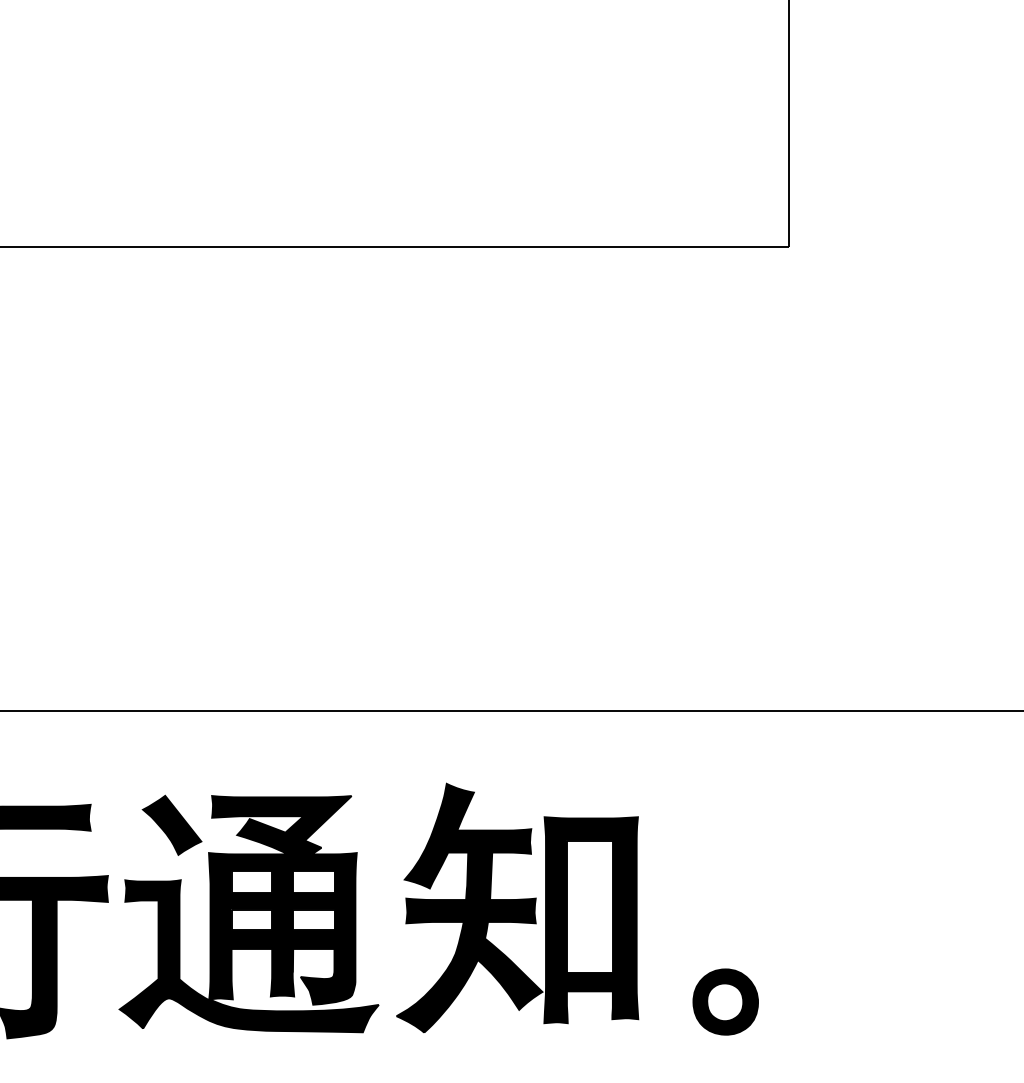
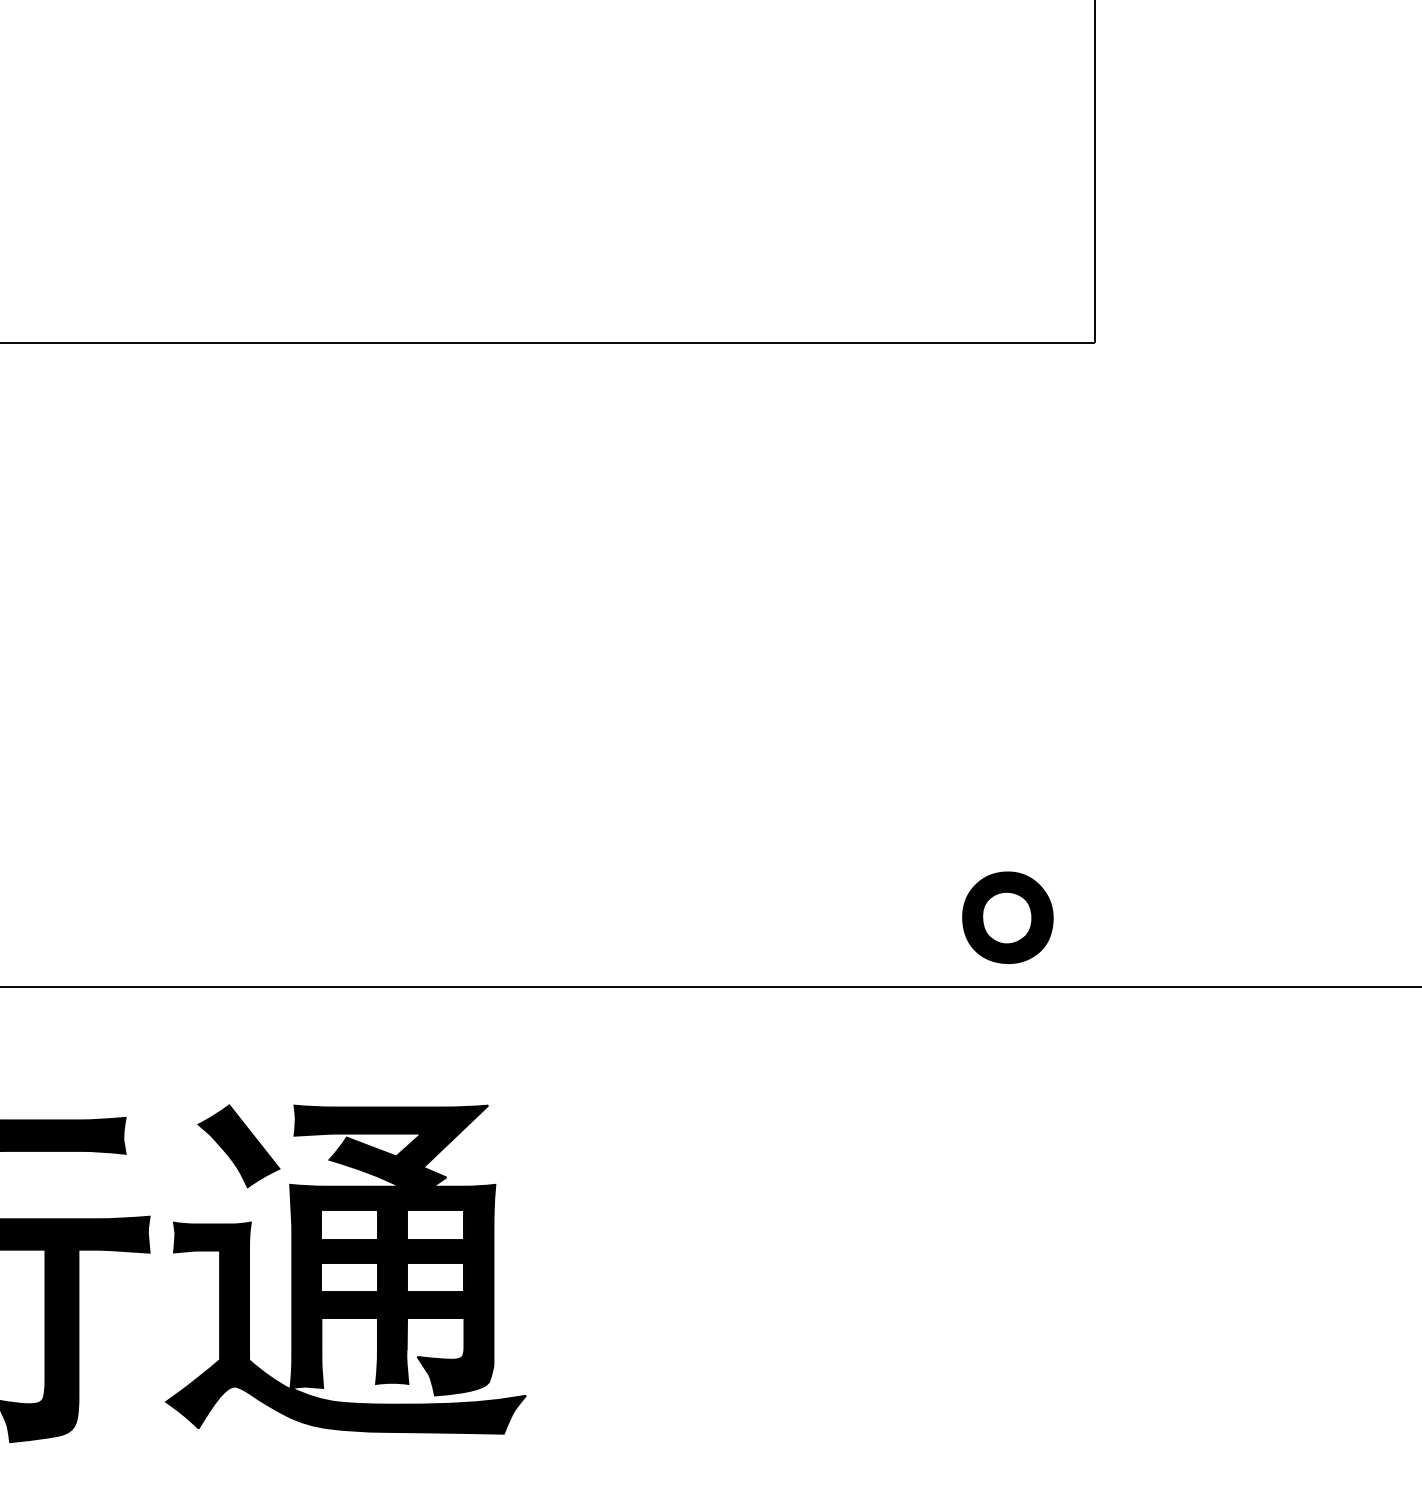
part: (517, 907) -> (718, 1260), removed
part: (725, 1001) -> (1007, 917), moved

